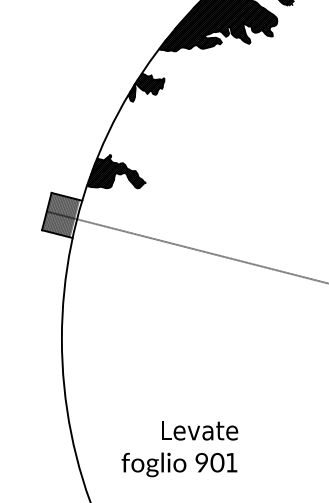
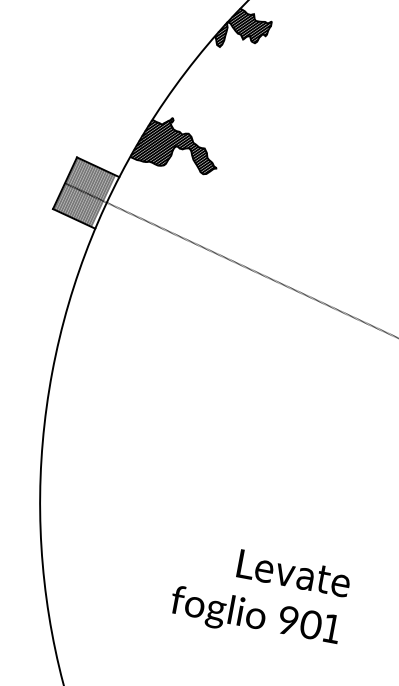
text: (179, 449) -> (259, 595), moved

